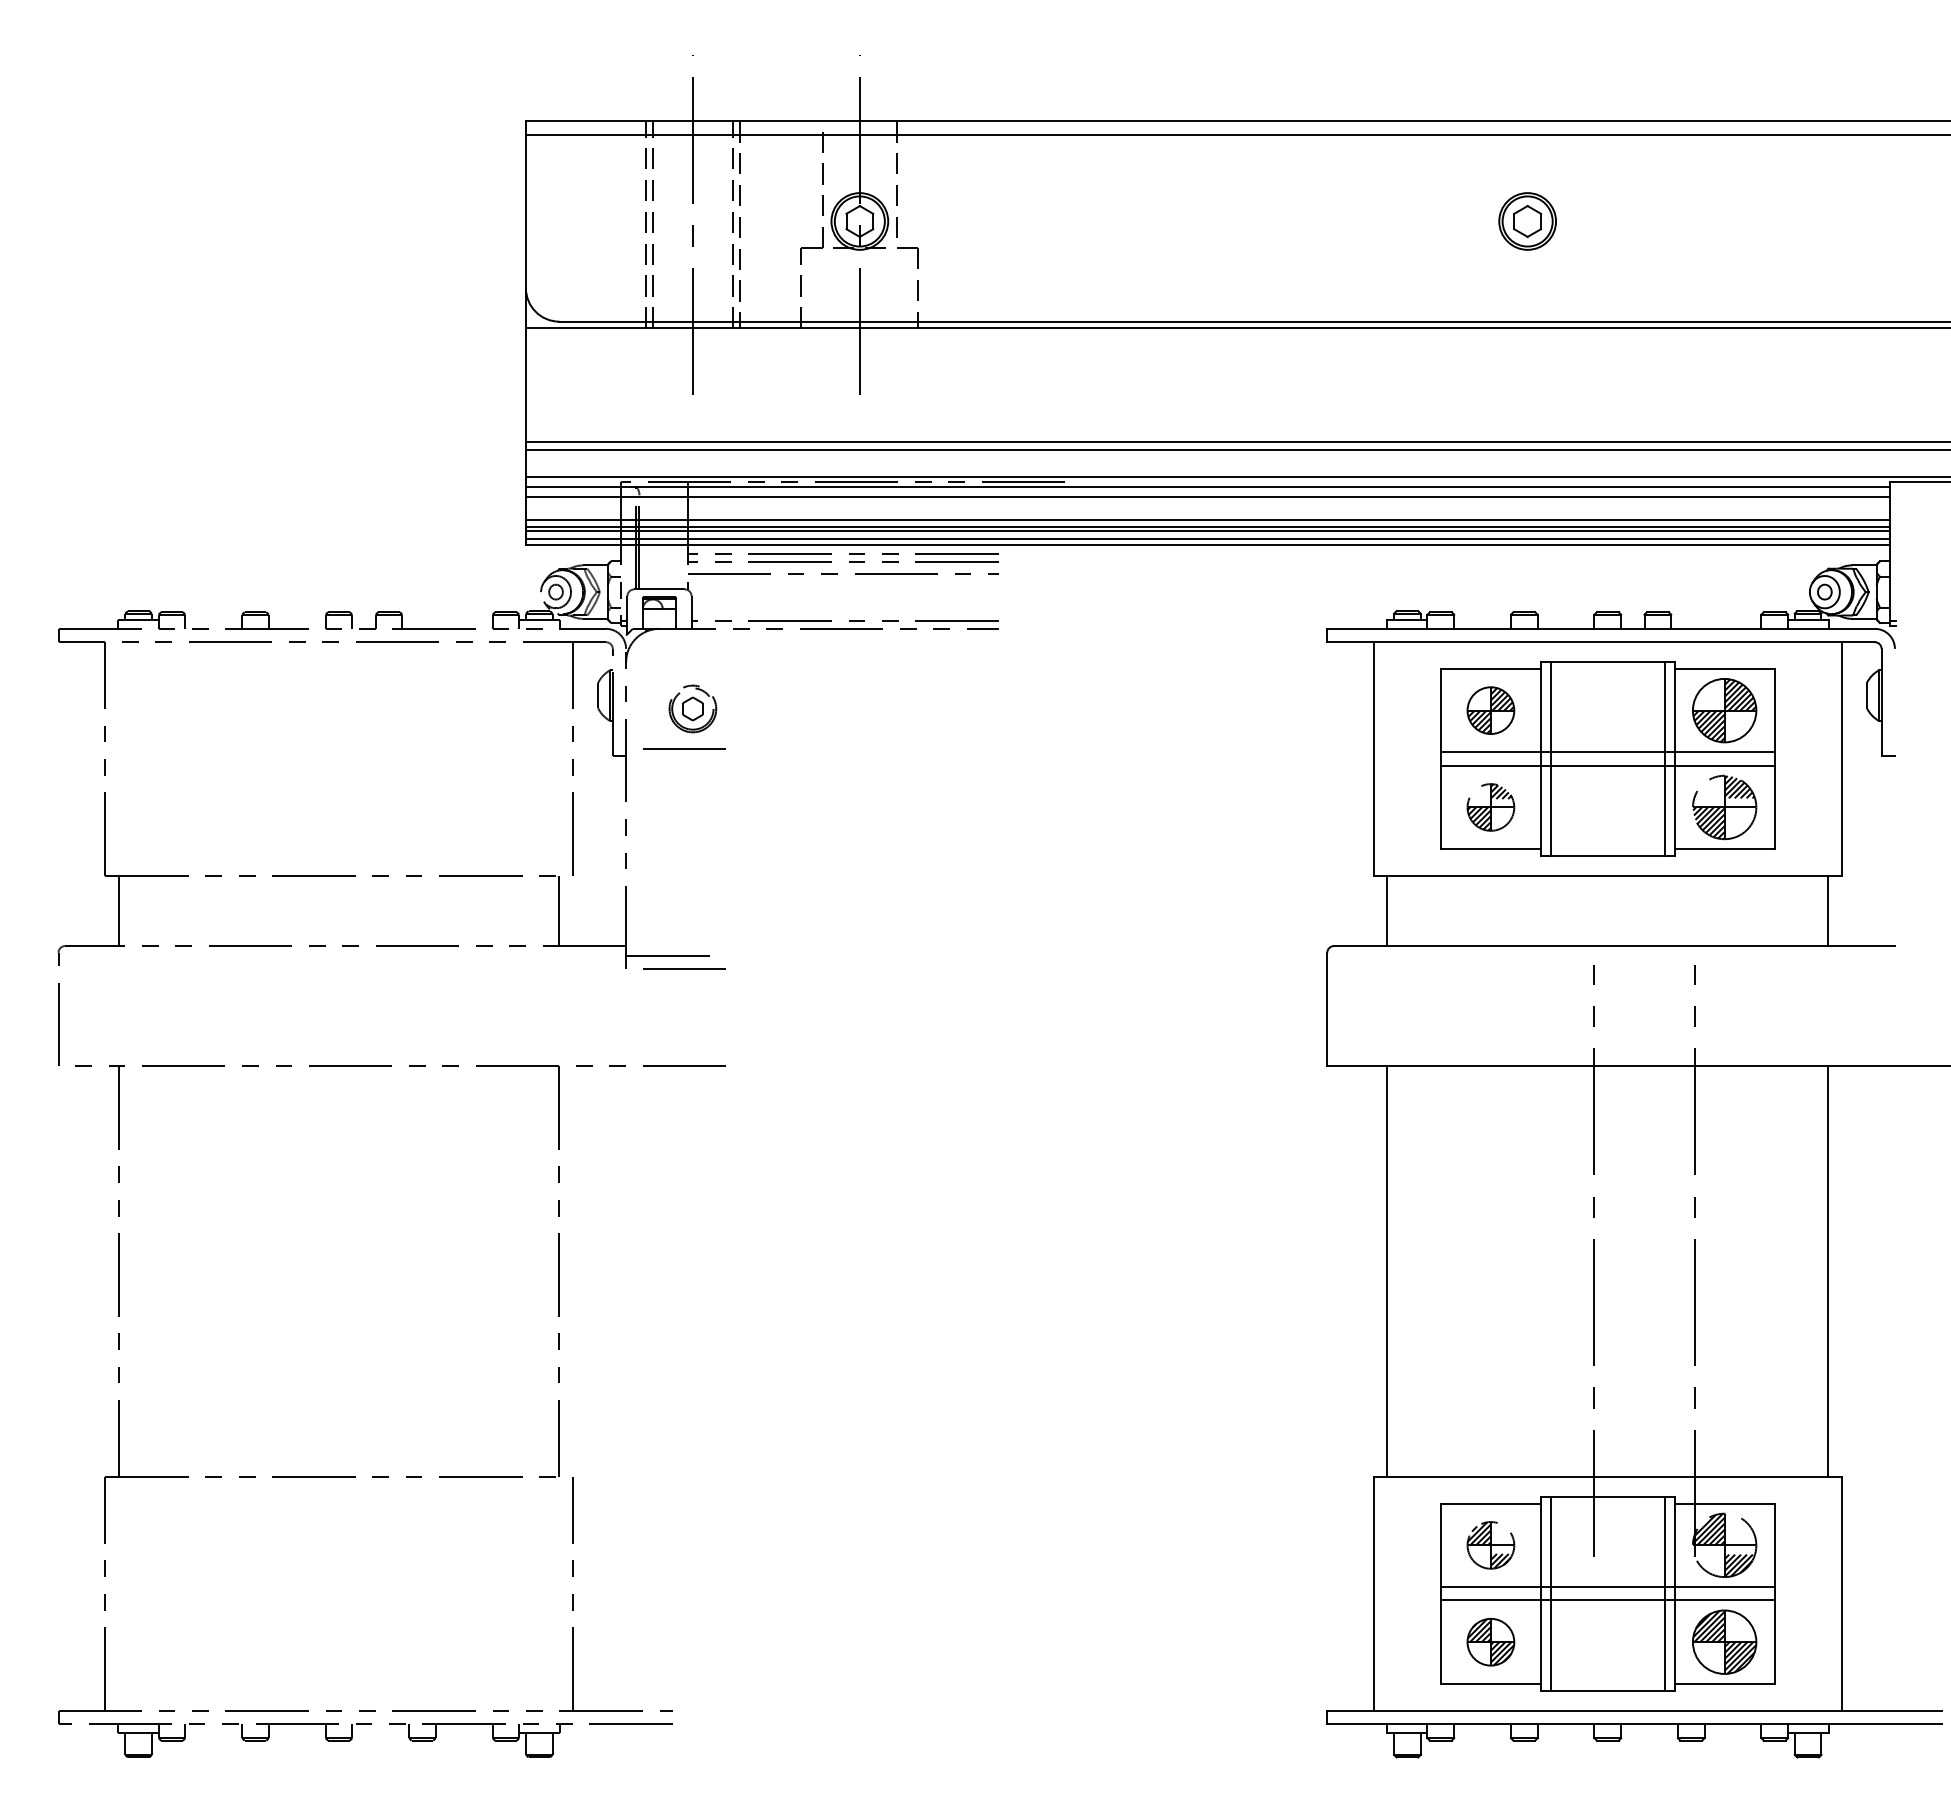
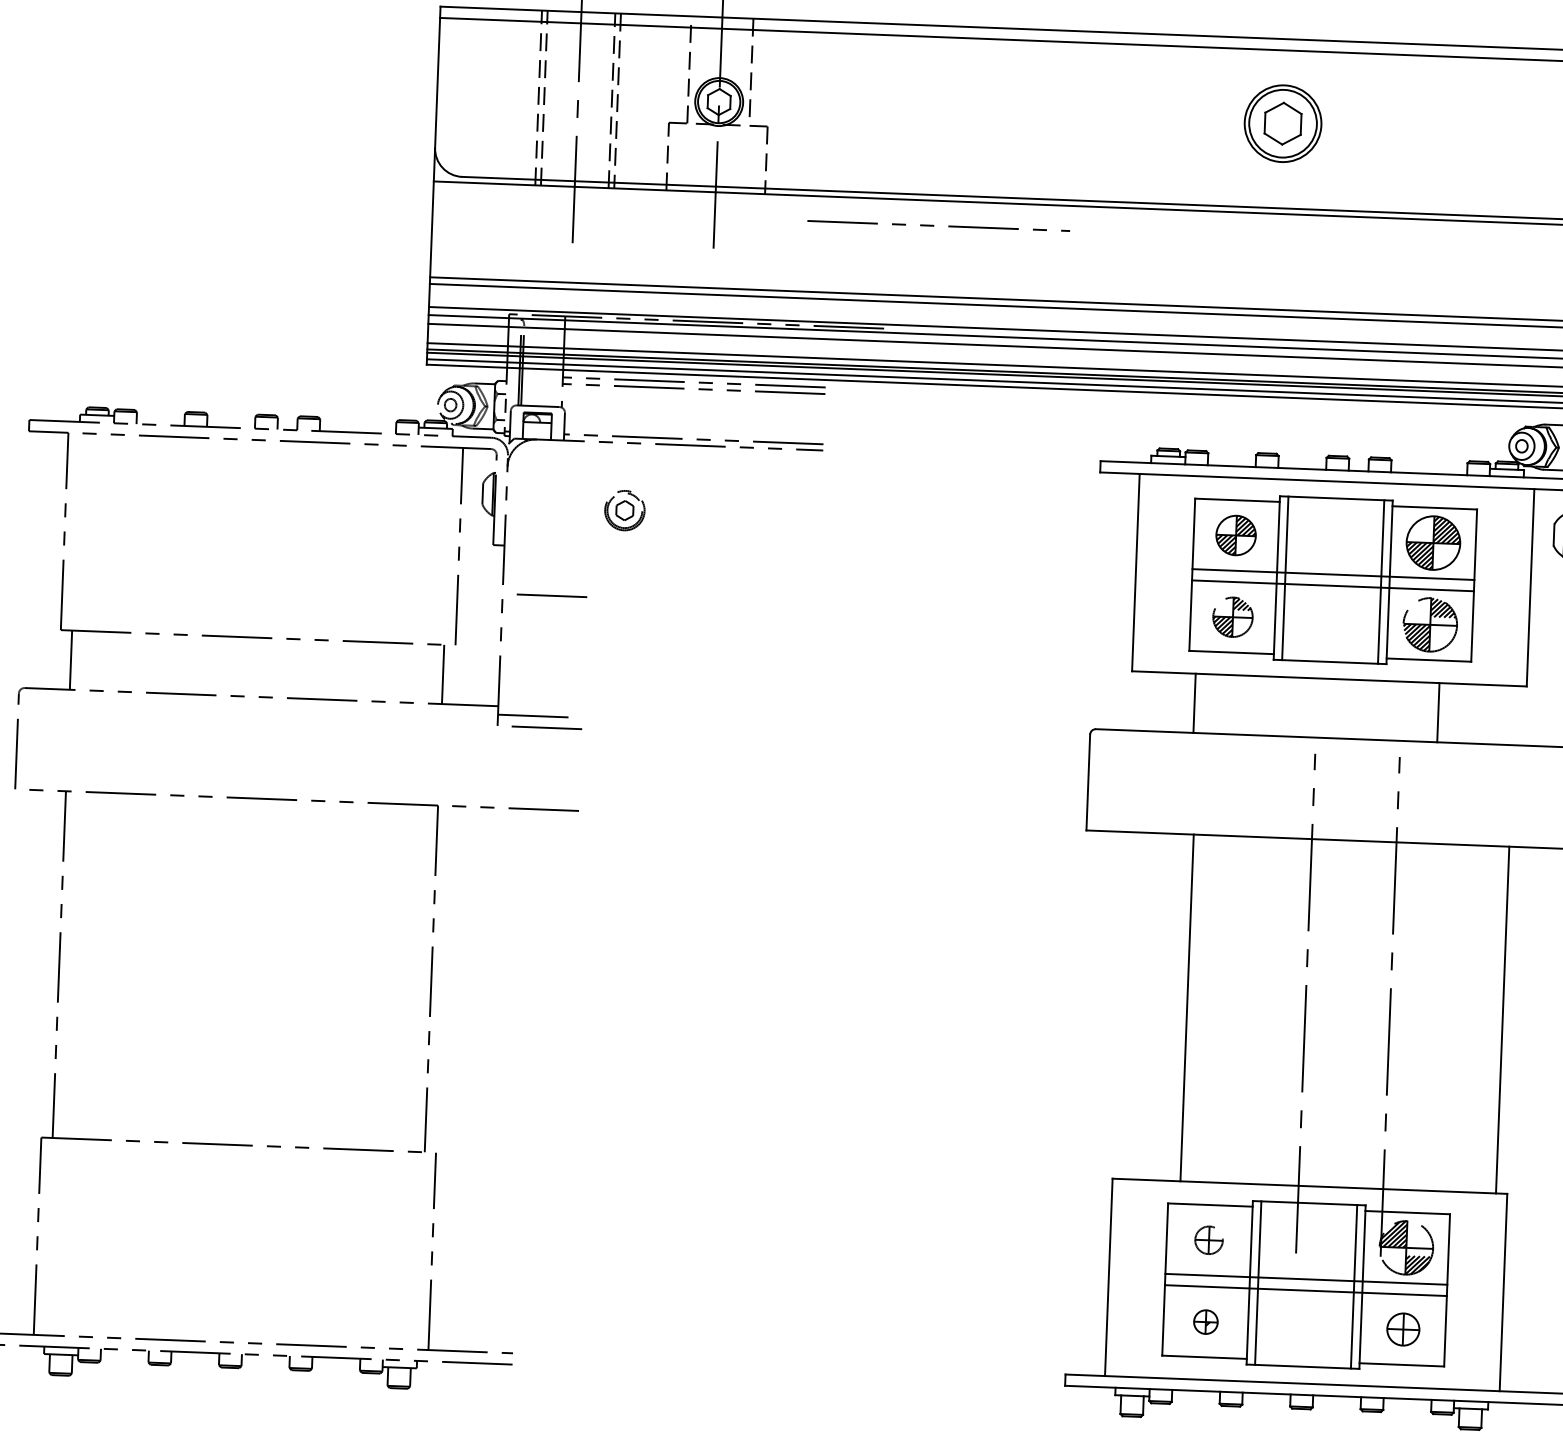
part: (1527, 221) -> (1282, 123), size x1.6
line: (837, 573) -> (933, 225), moved
part: (692, 708) -> (624, 510), moved
line: (684, 748) -> (551, 595), moved
line: (1387, 910) -> (1194, 702), moved
line: (1828, 910) -> (1438, 712), moved
line: (1387, 1271) -> (1187, 1007), moved
part: (1490, 1545) -> (1208, 1240), size x0.7
part: (1724, 1641) -> (1403, 1329), size x0.6
part: (1490, 1642) -> (1205, 1322), size x0.6

